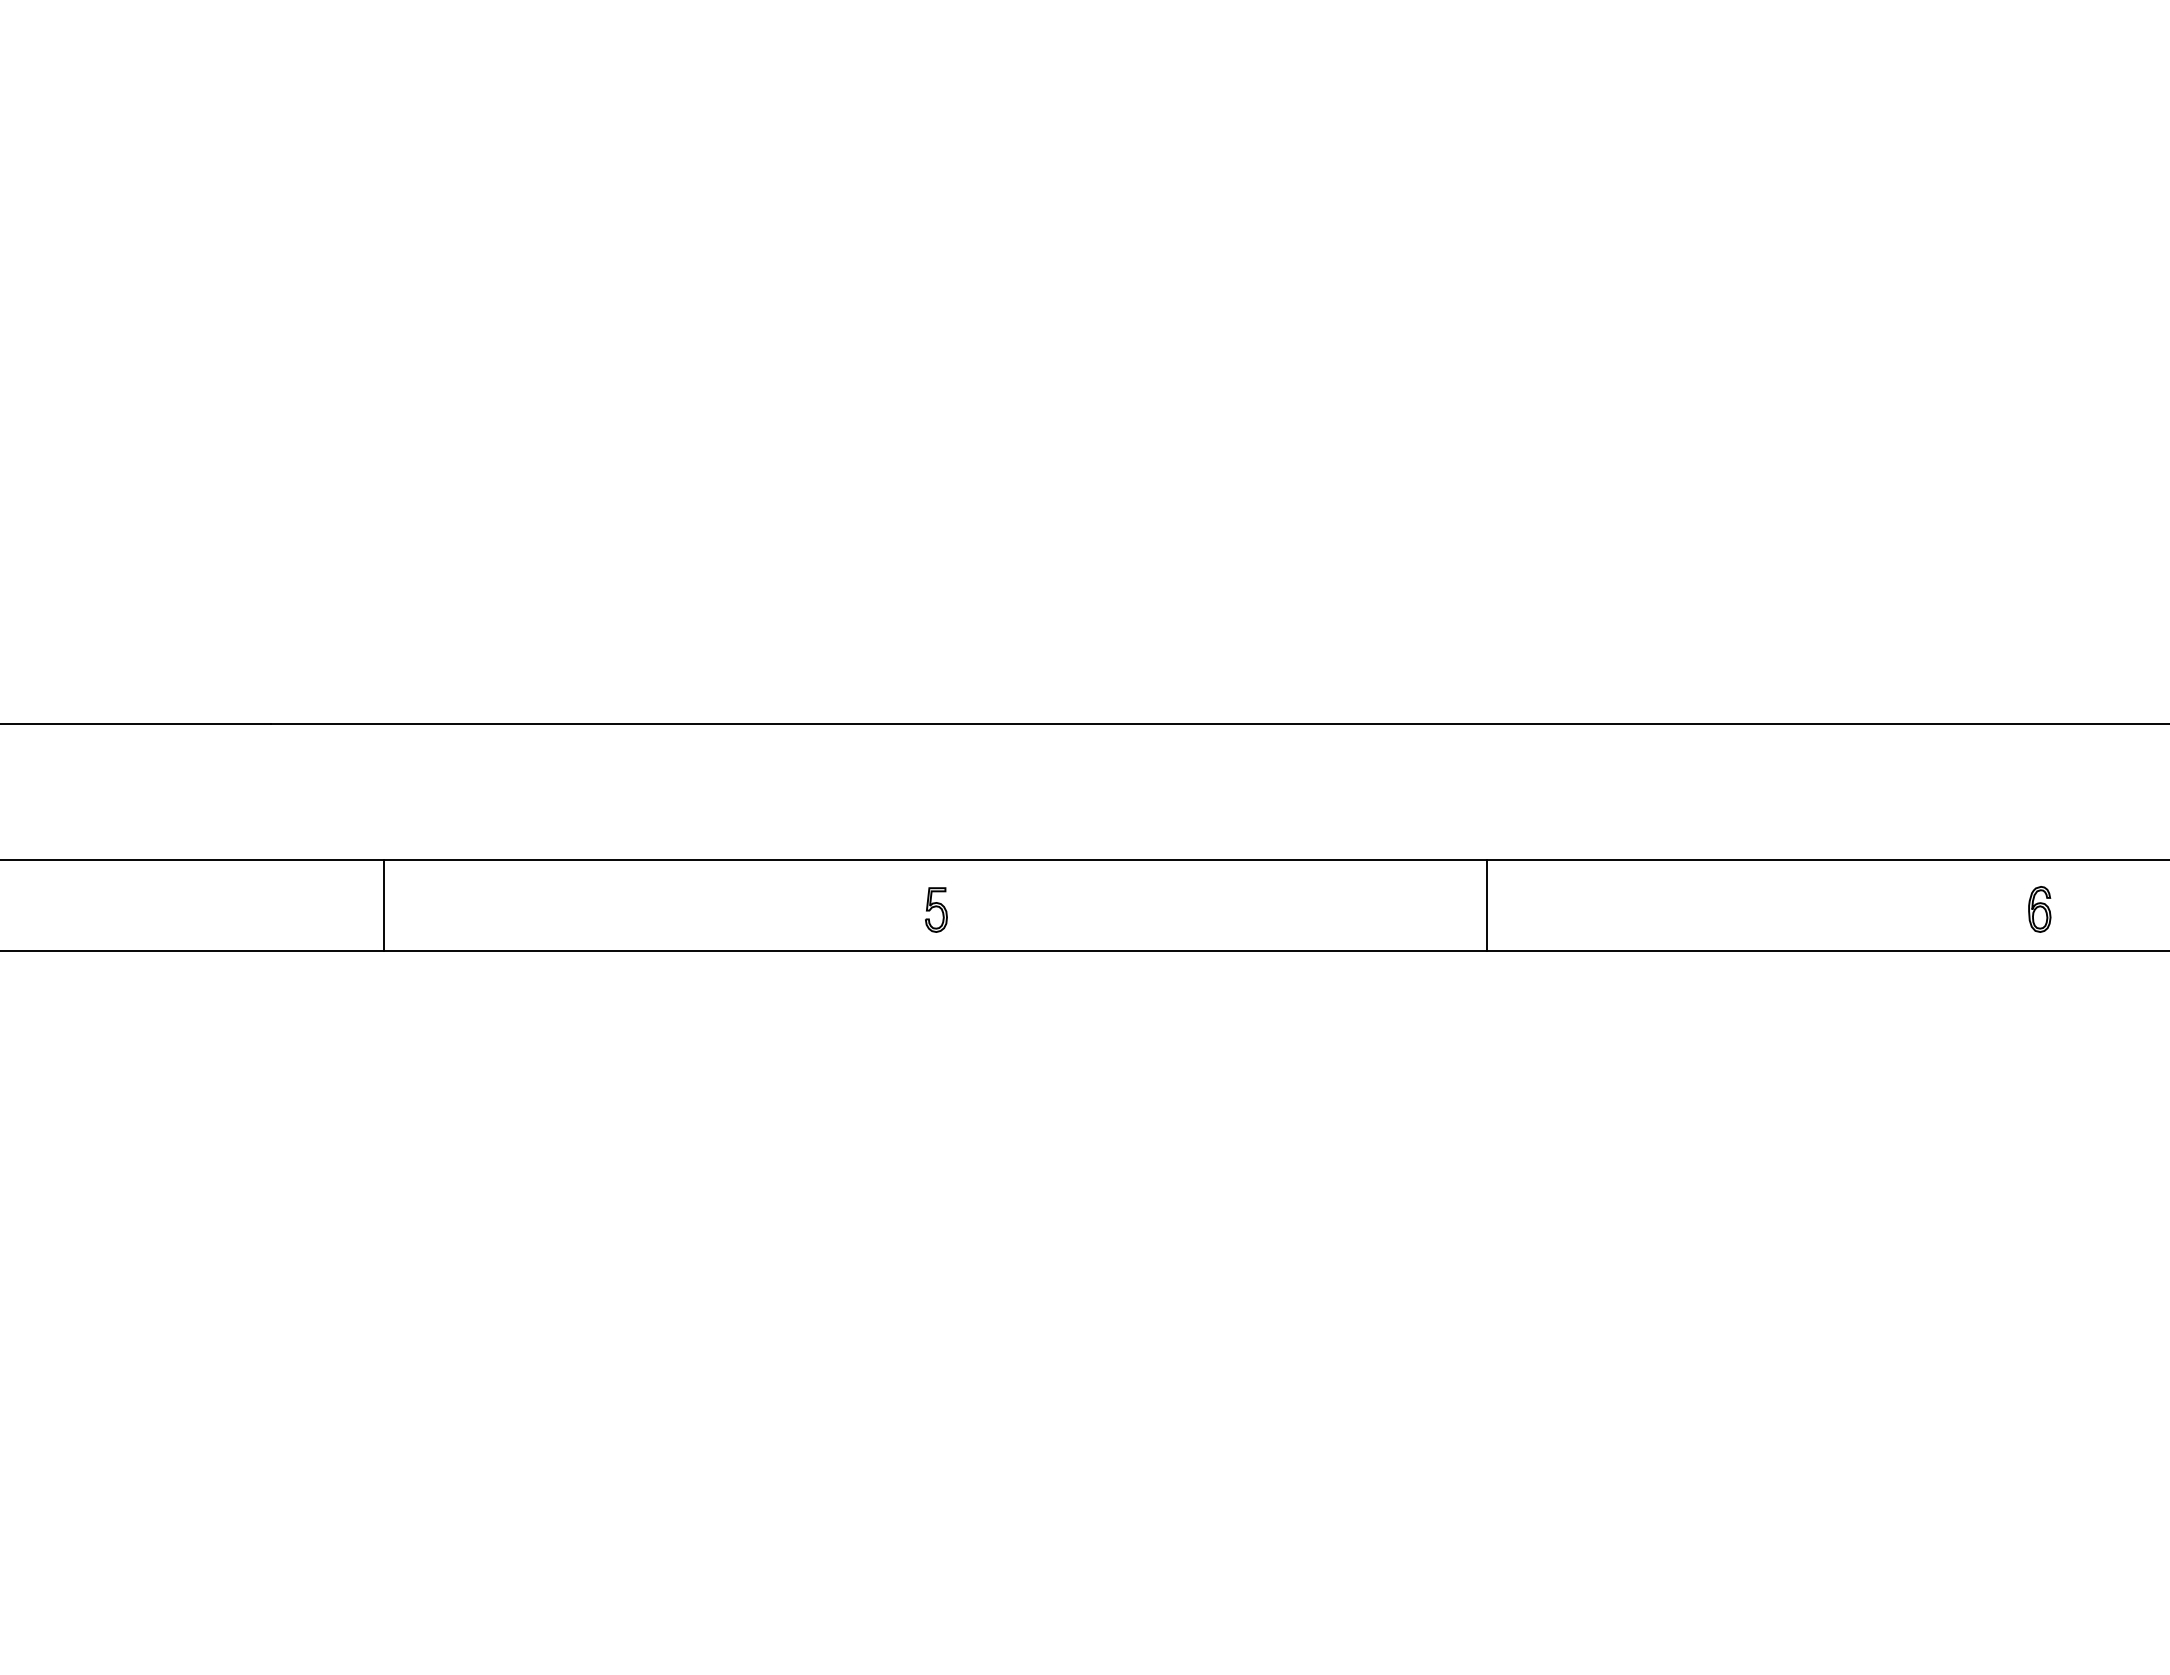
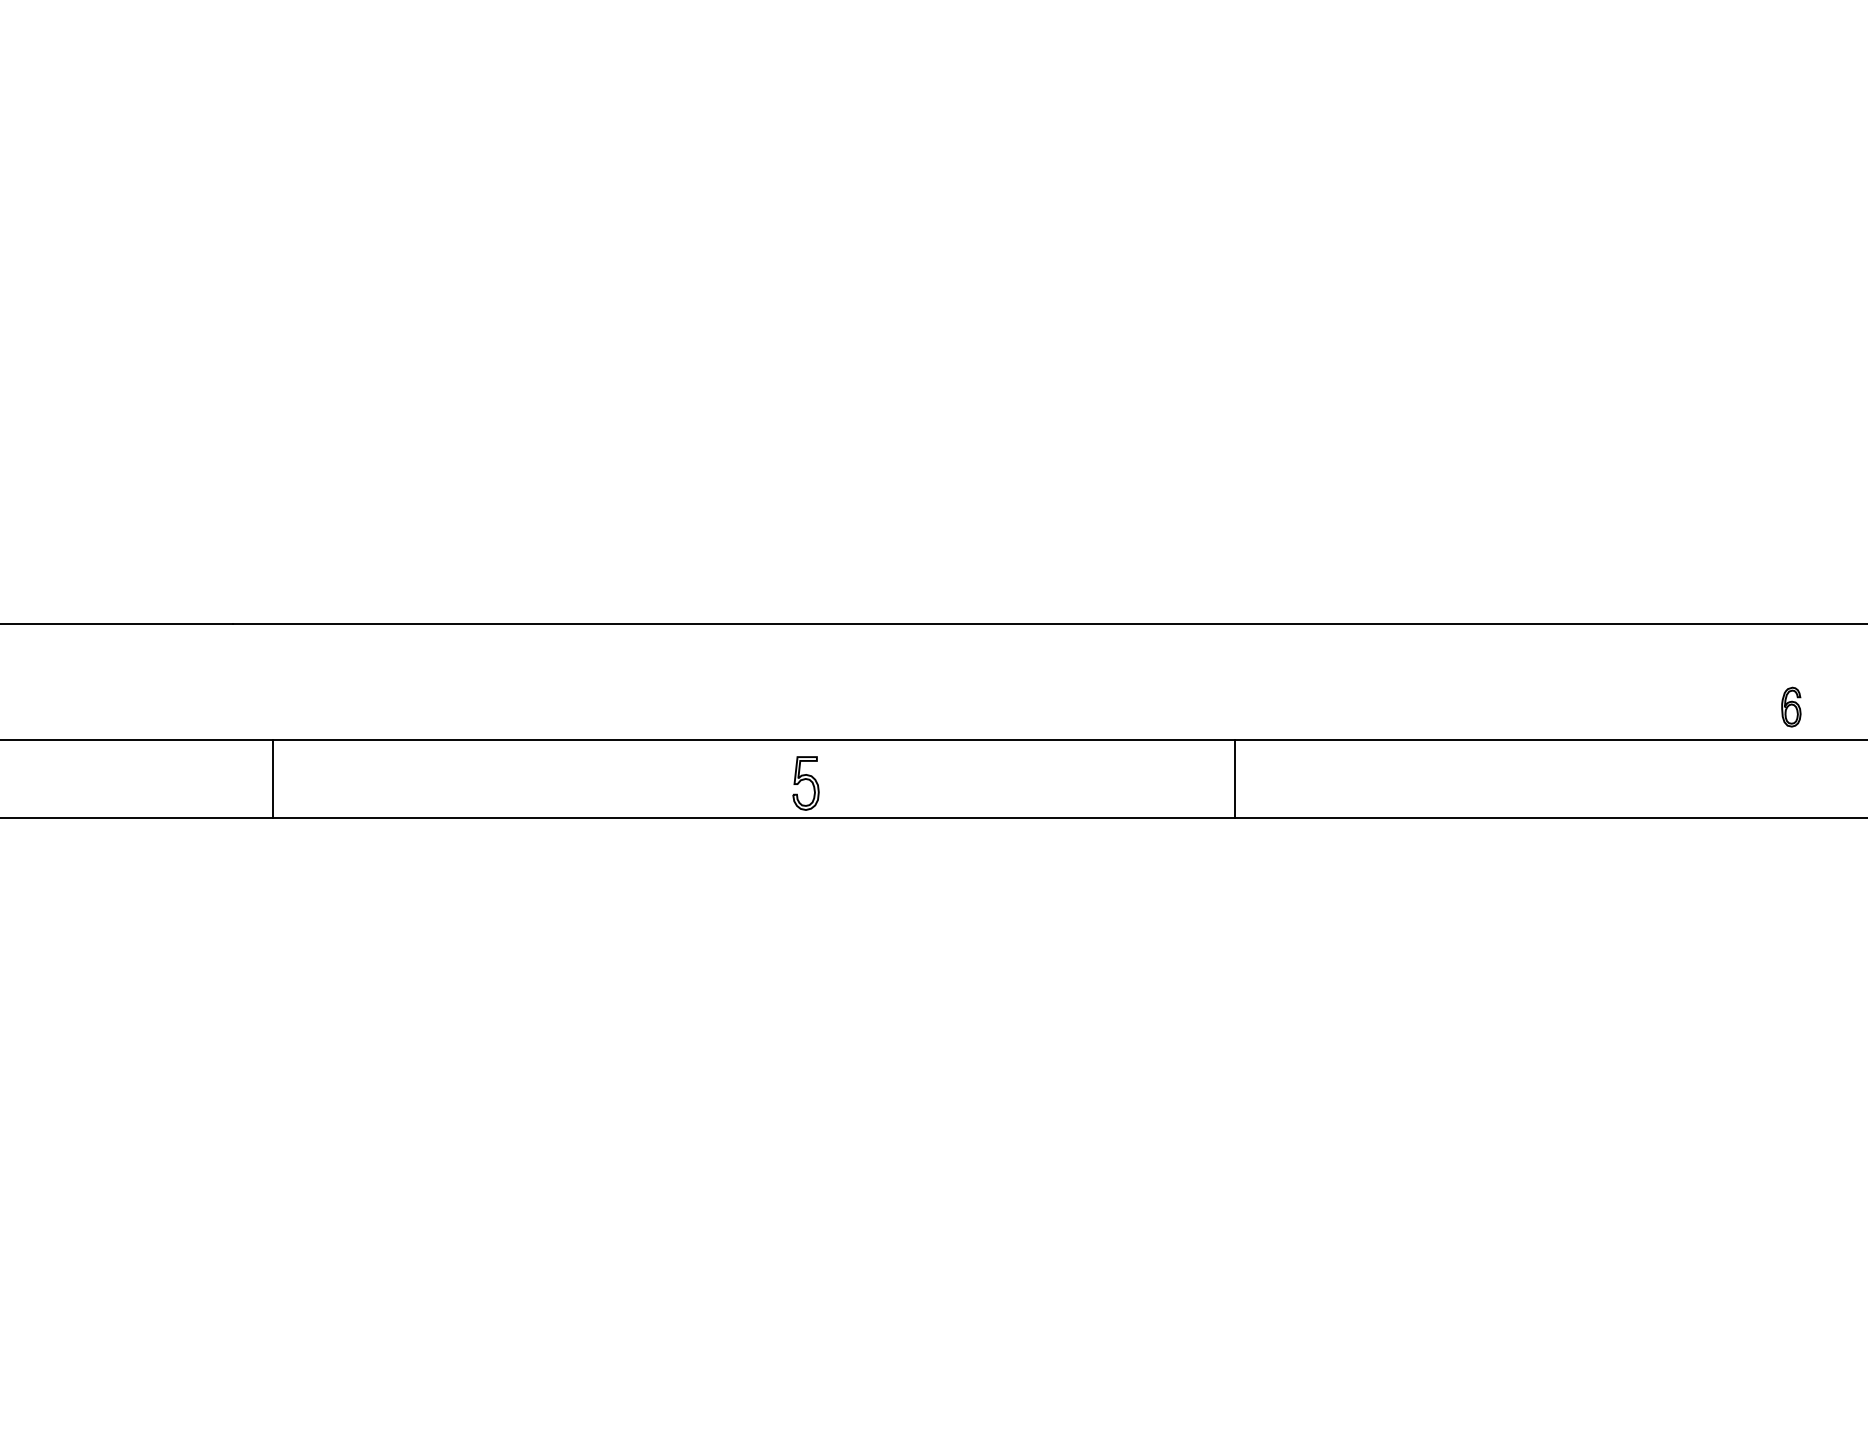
line: (384, 905) -> (273, 779), moved
line: (1487, 905) -> (1234, 779), moved
part: (936, 909) -> (806, 782), size x1.4
part: (2039, 909) -> (1791, 707), moved

